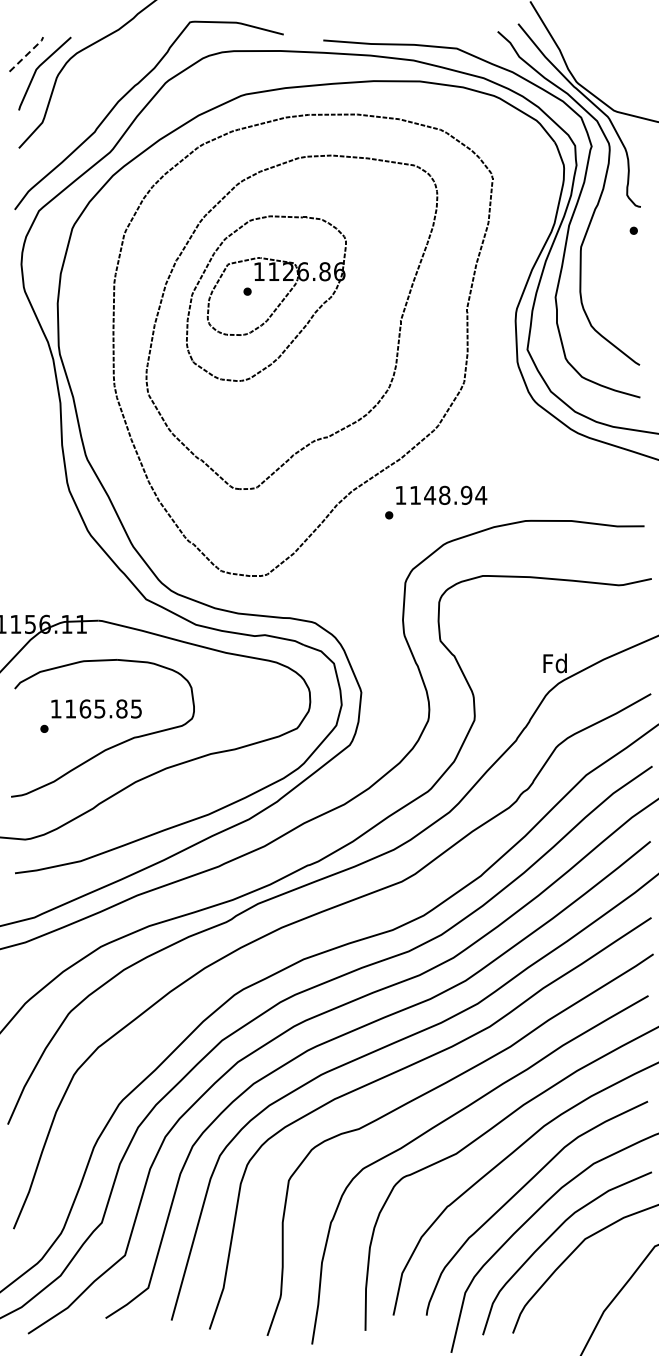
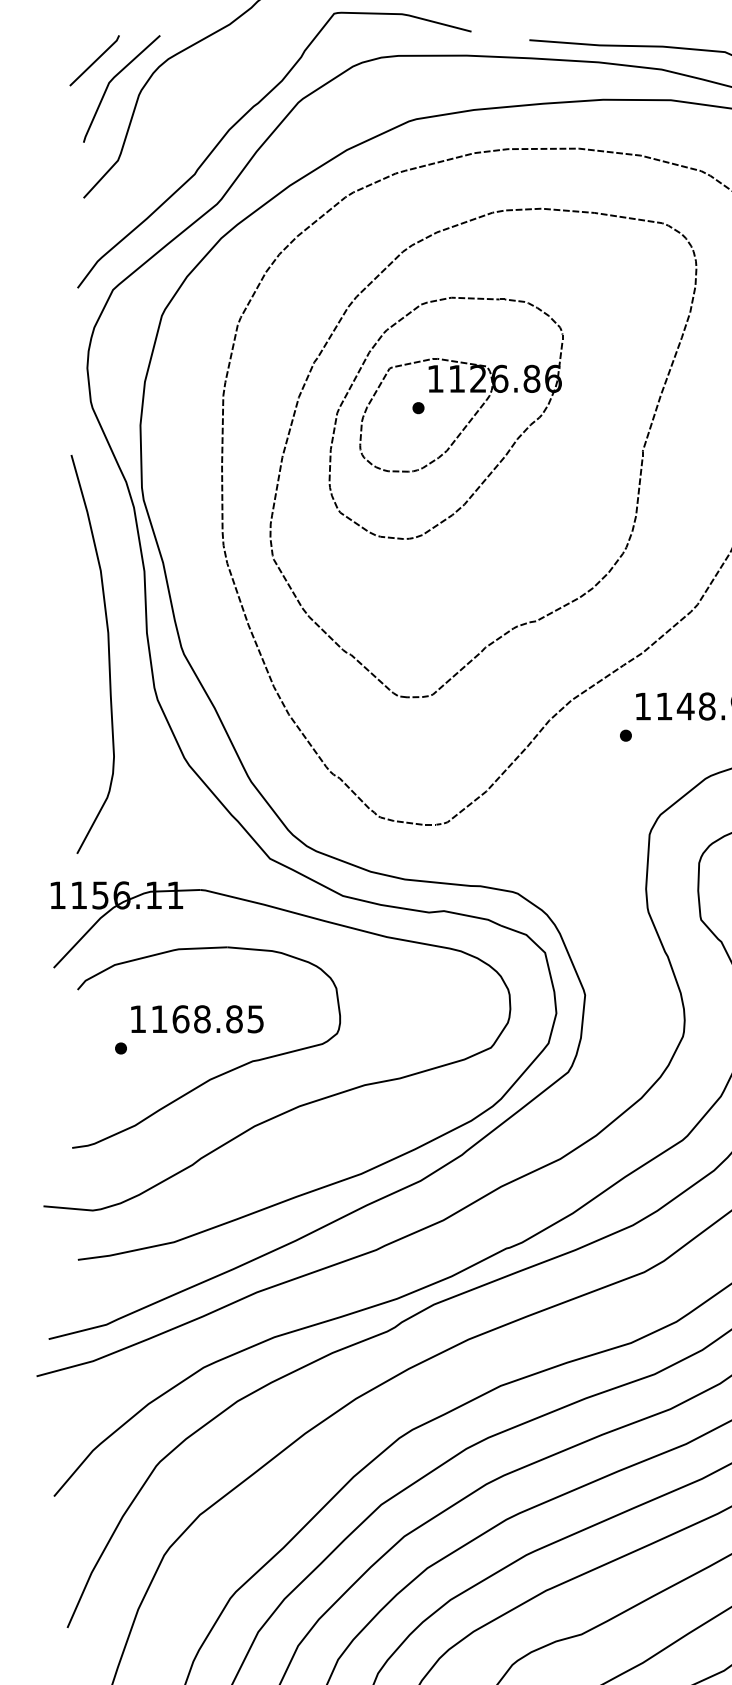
line: (27, 54) -> (96, 60), dashed -> solid
curve: (35, 459) -> (107, 653), added
text: (99, 708) -> (201, 1018), 1165.85 -> 1168.85

